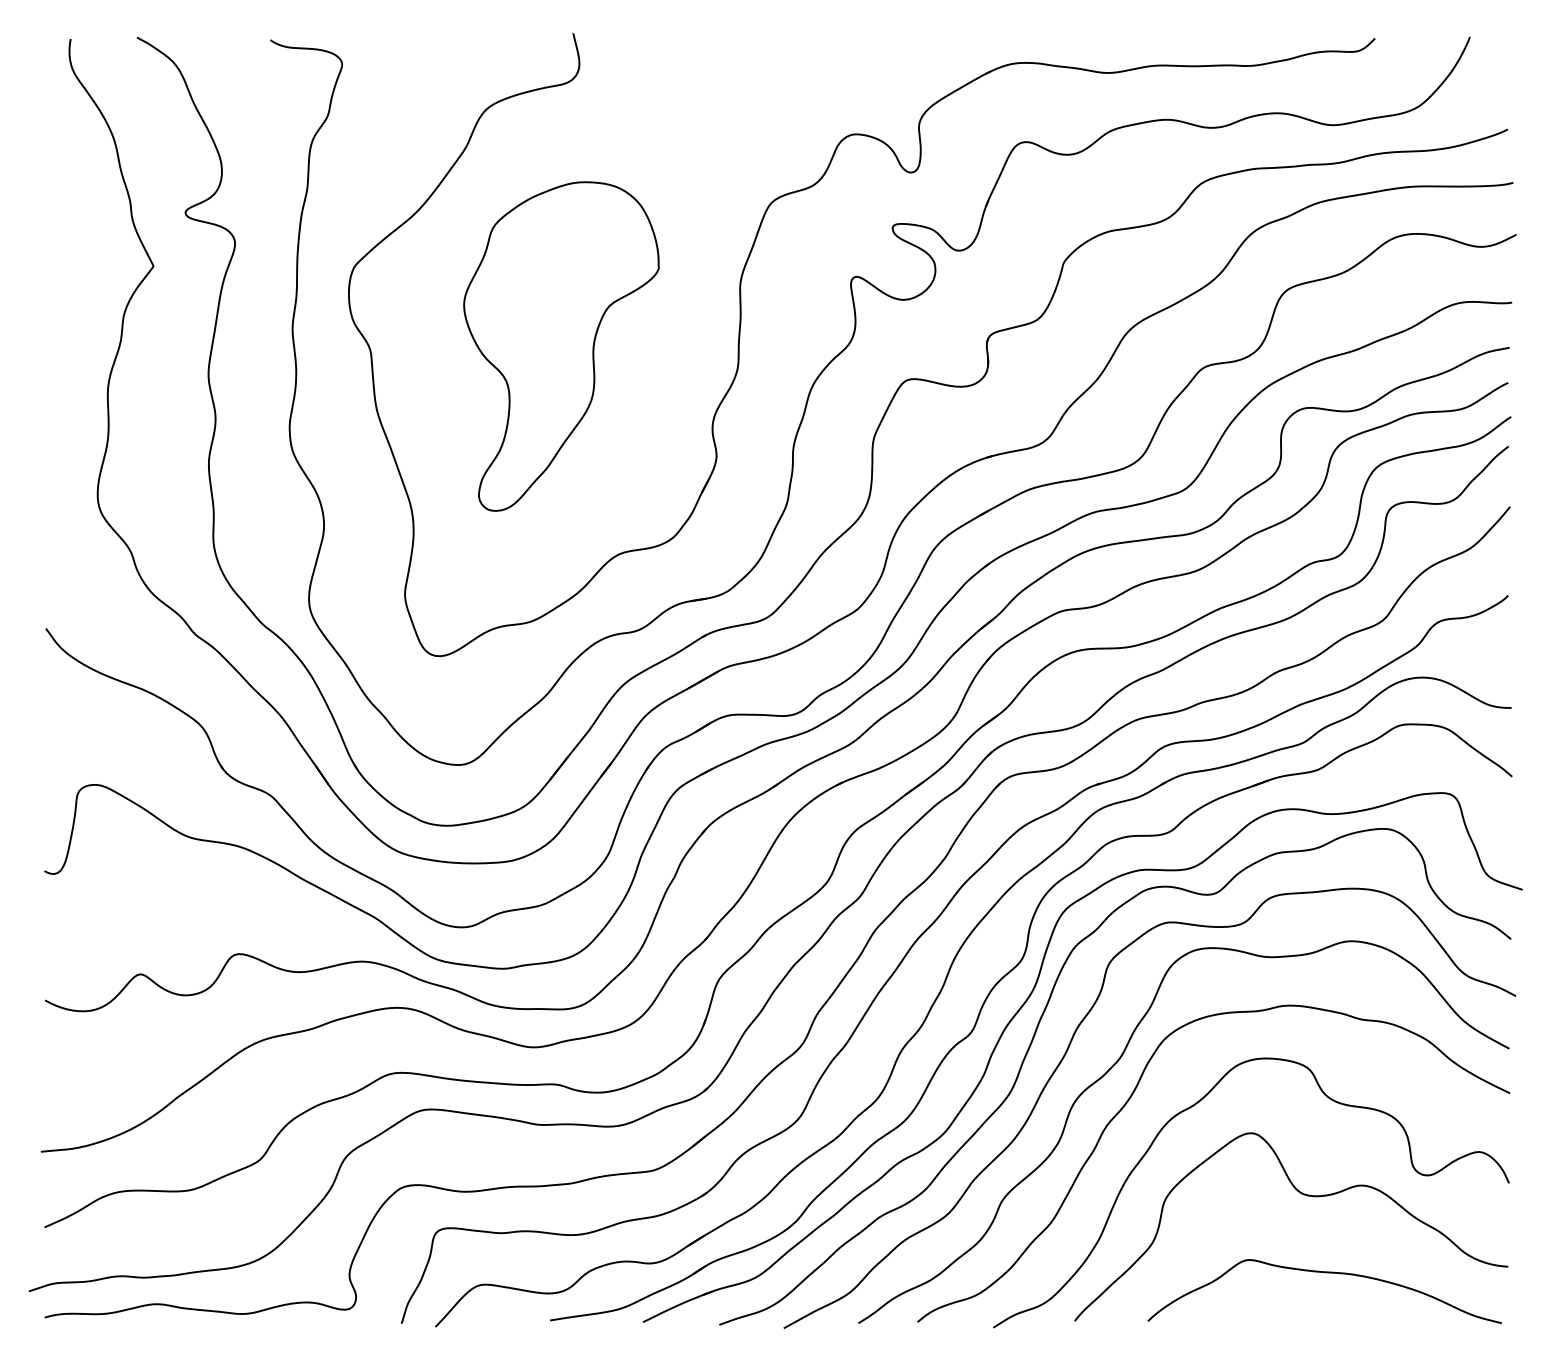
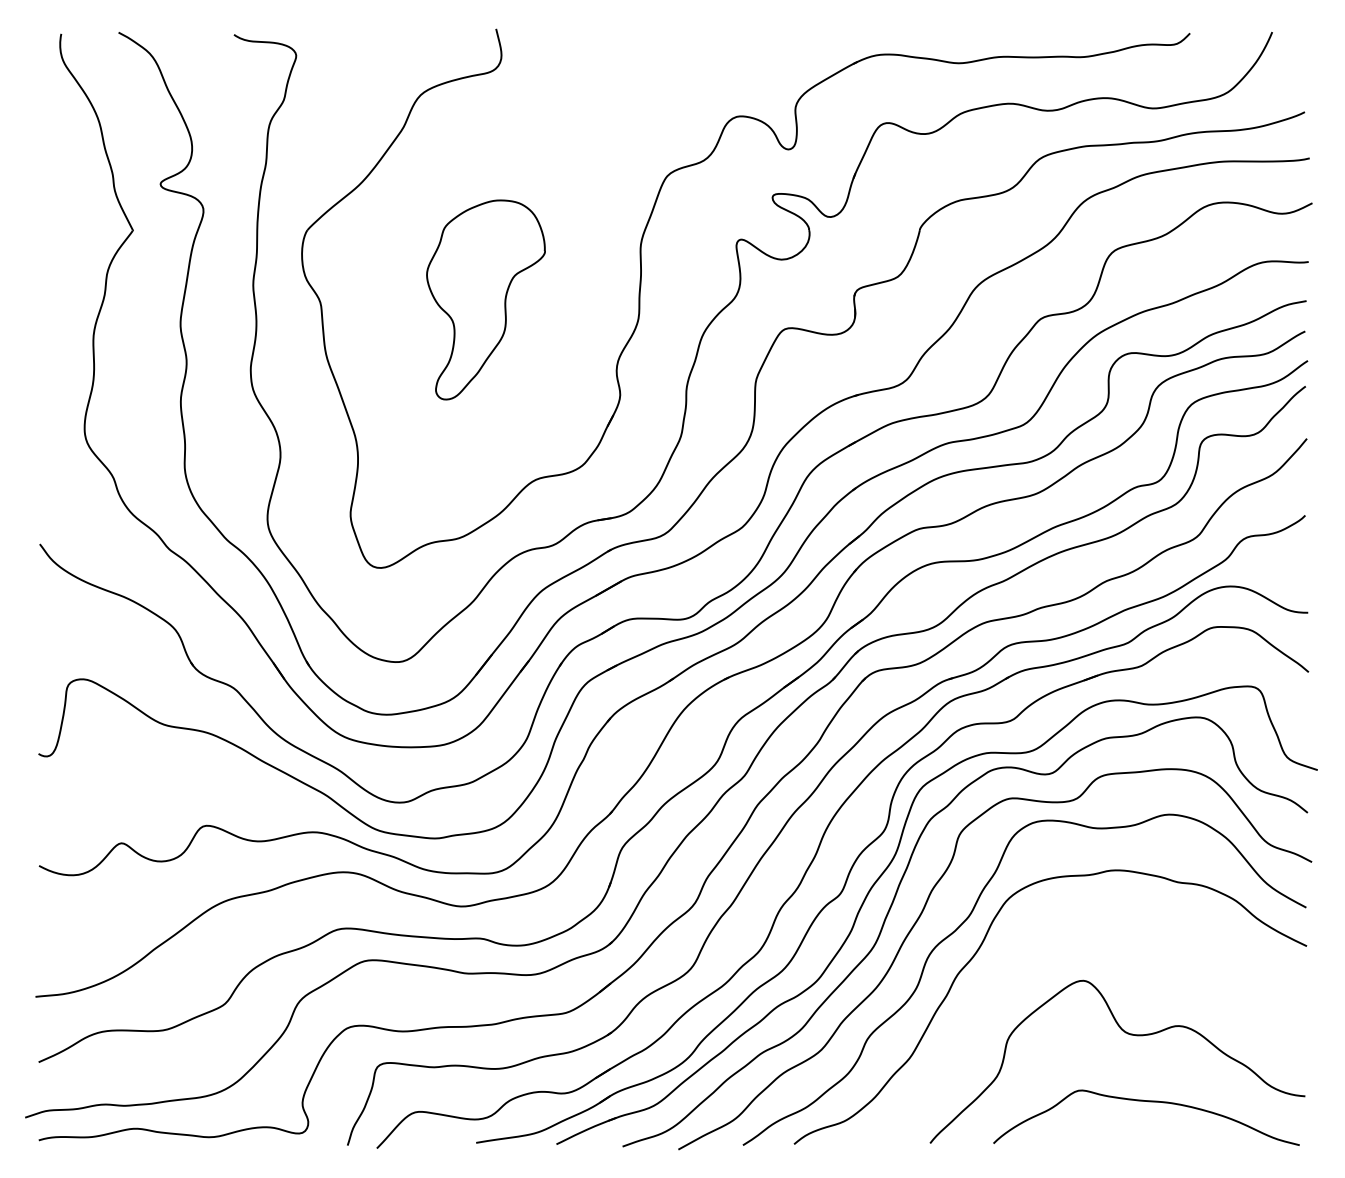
part: (561, 346) -> (486, 299), size x0.7
curve: (1195, 1105) -> (1034, 956), removed

